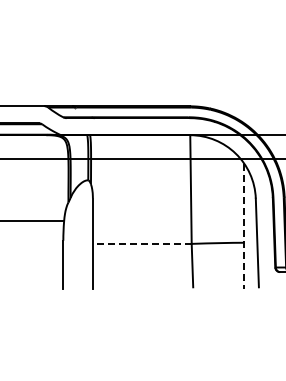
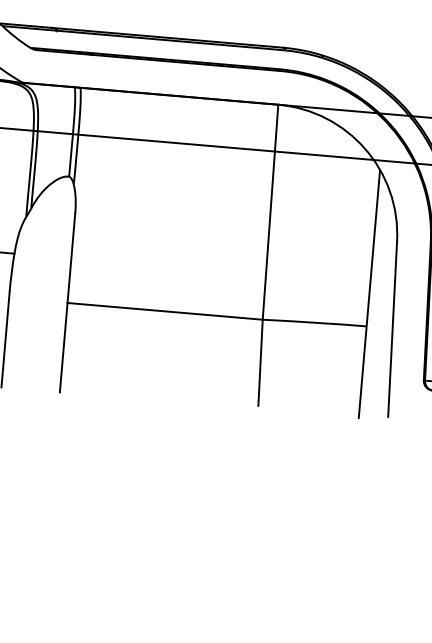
line: (244, 226) -> (370, 294), dashed -> solid
line: (141, 243) -> (163, 310), dashed -> solid

